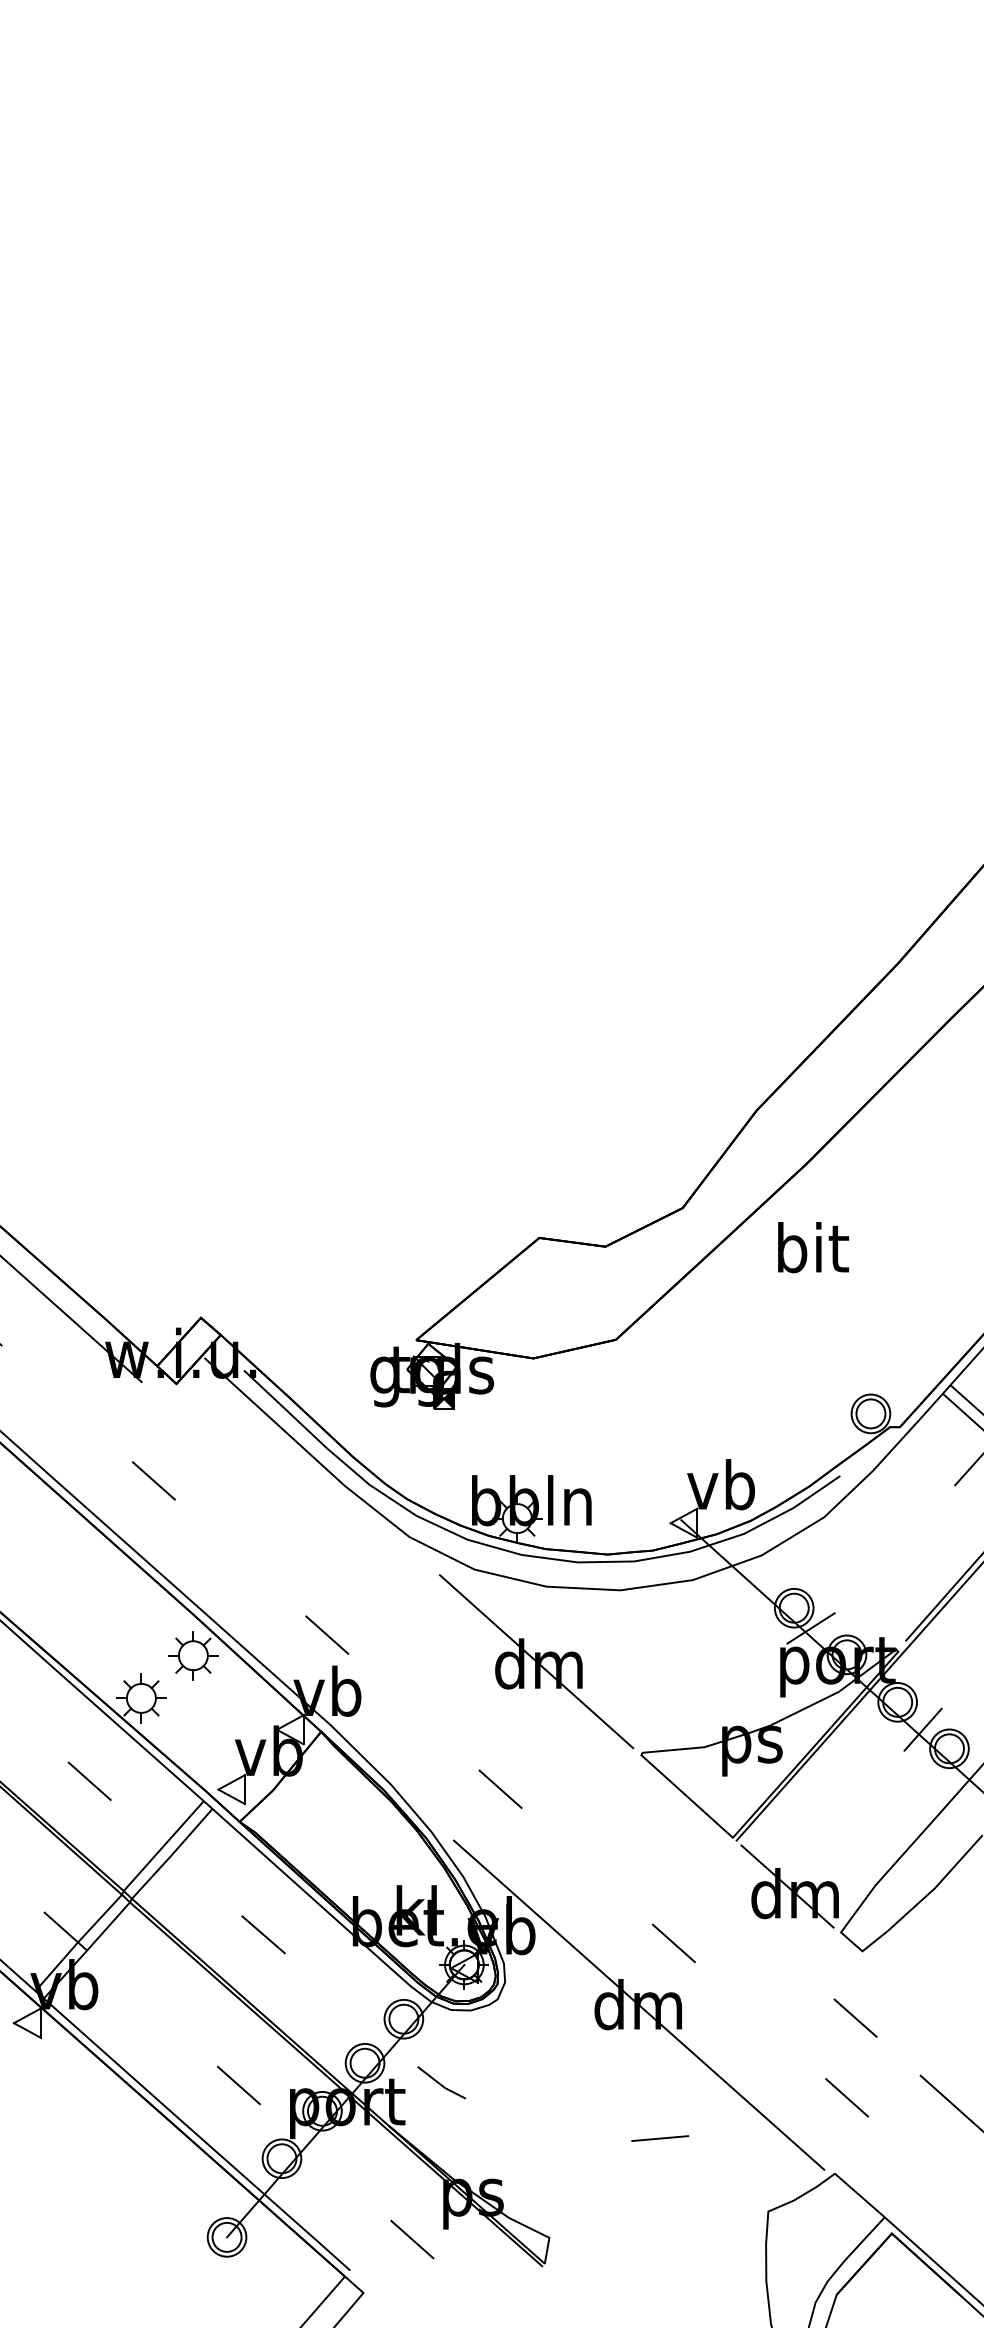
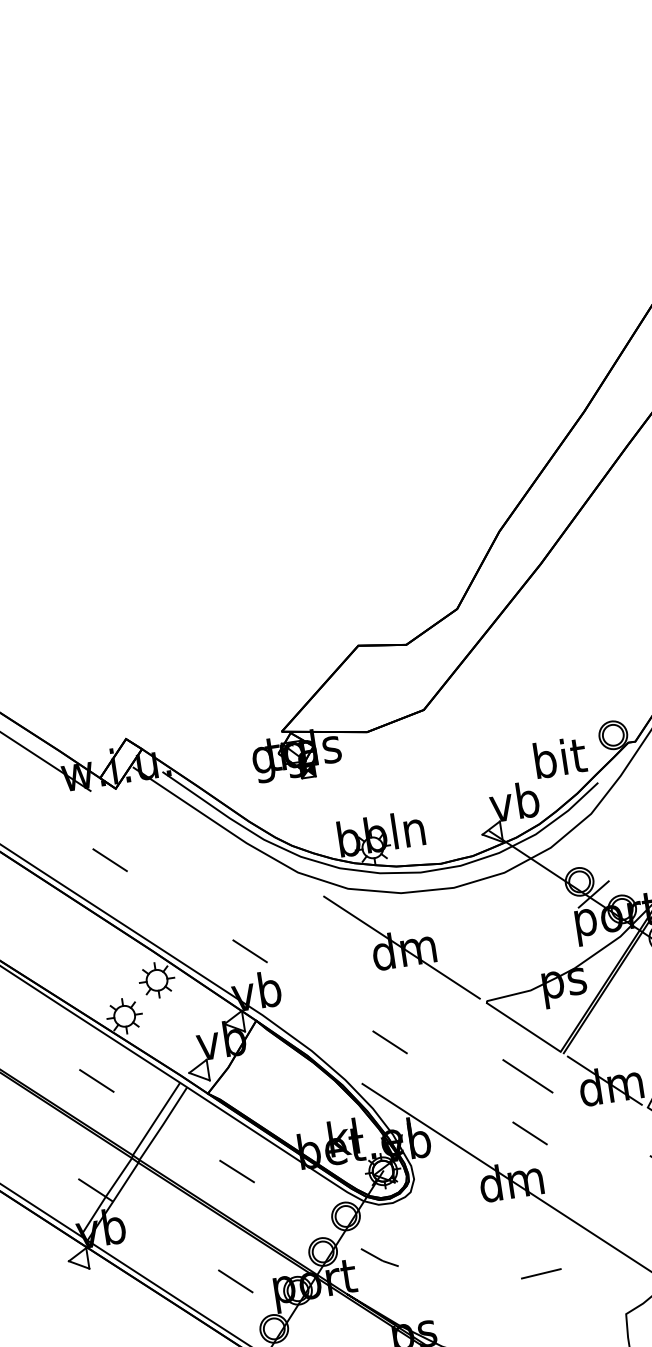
text: (813, 1247) -> (560, 757), moved
line: (682, 1864) -> (527, 1076), added

